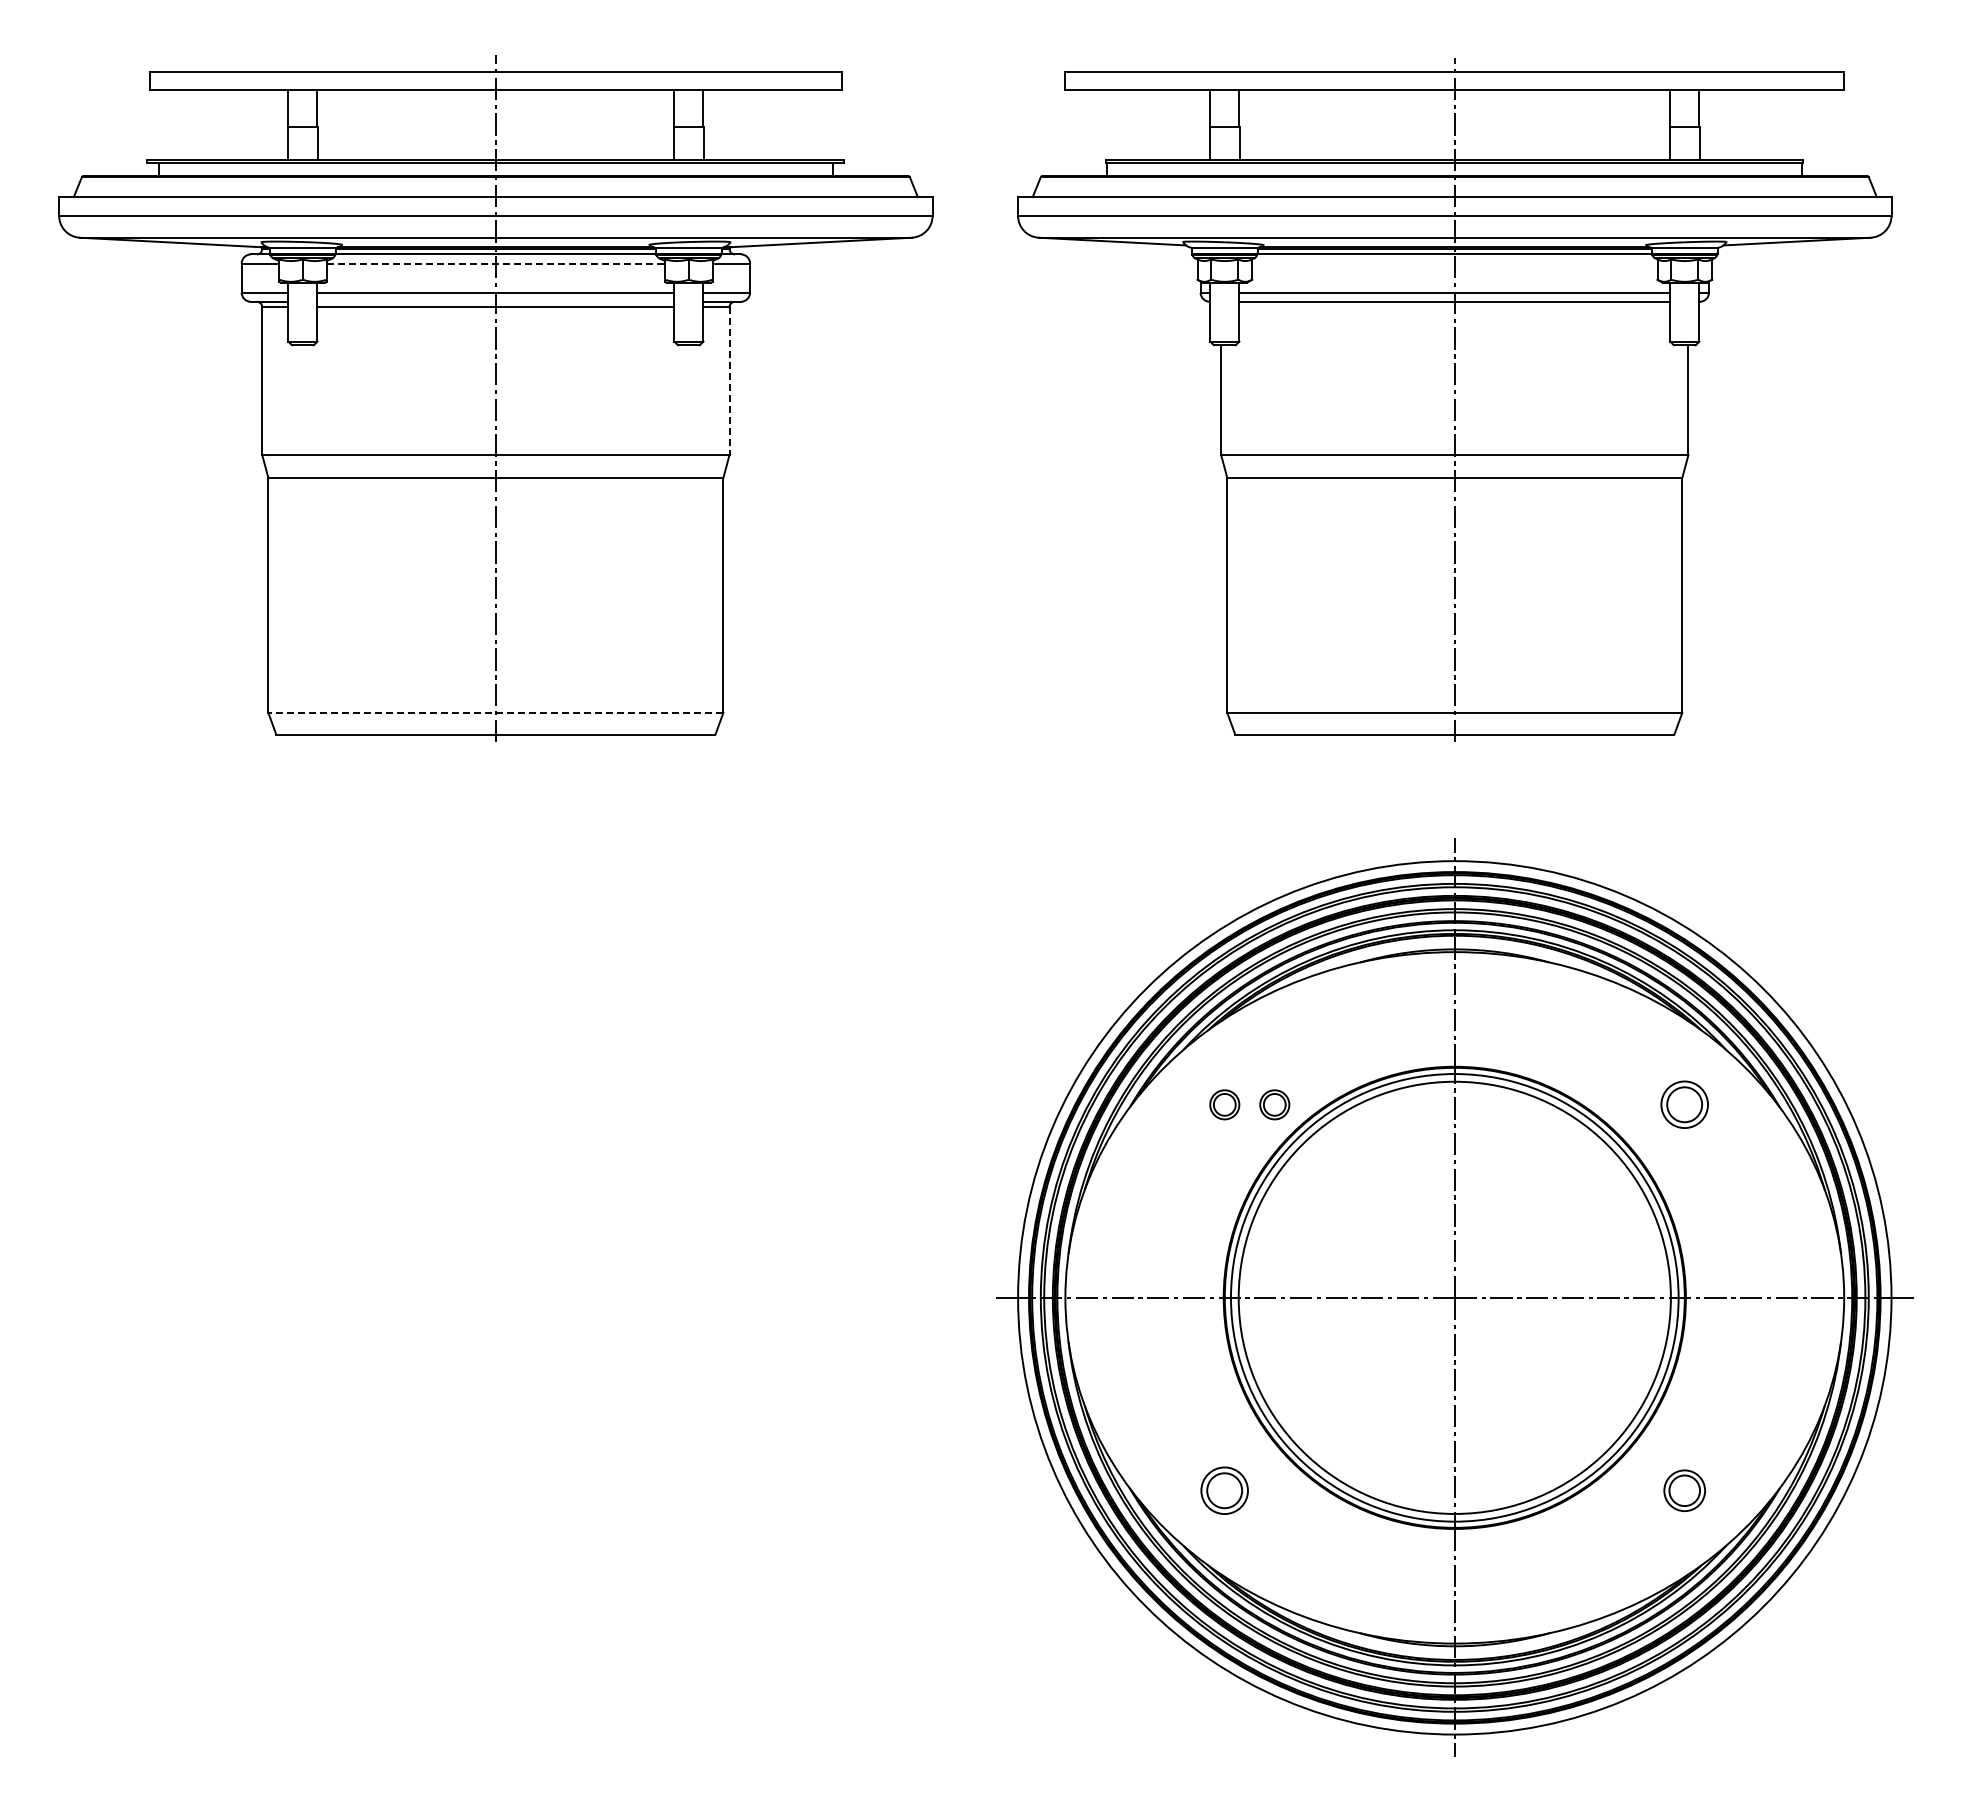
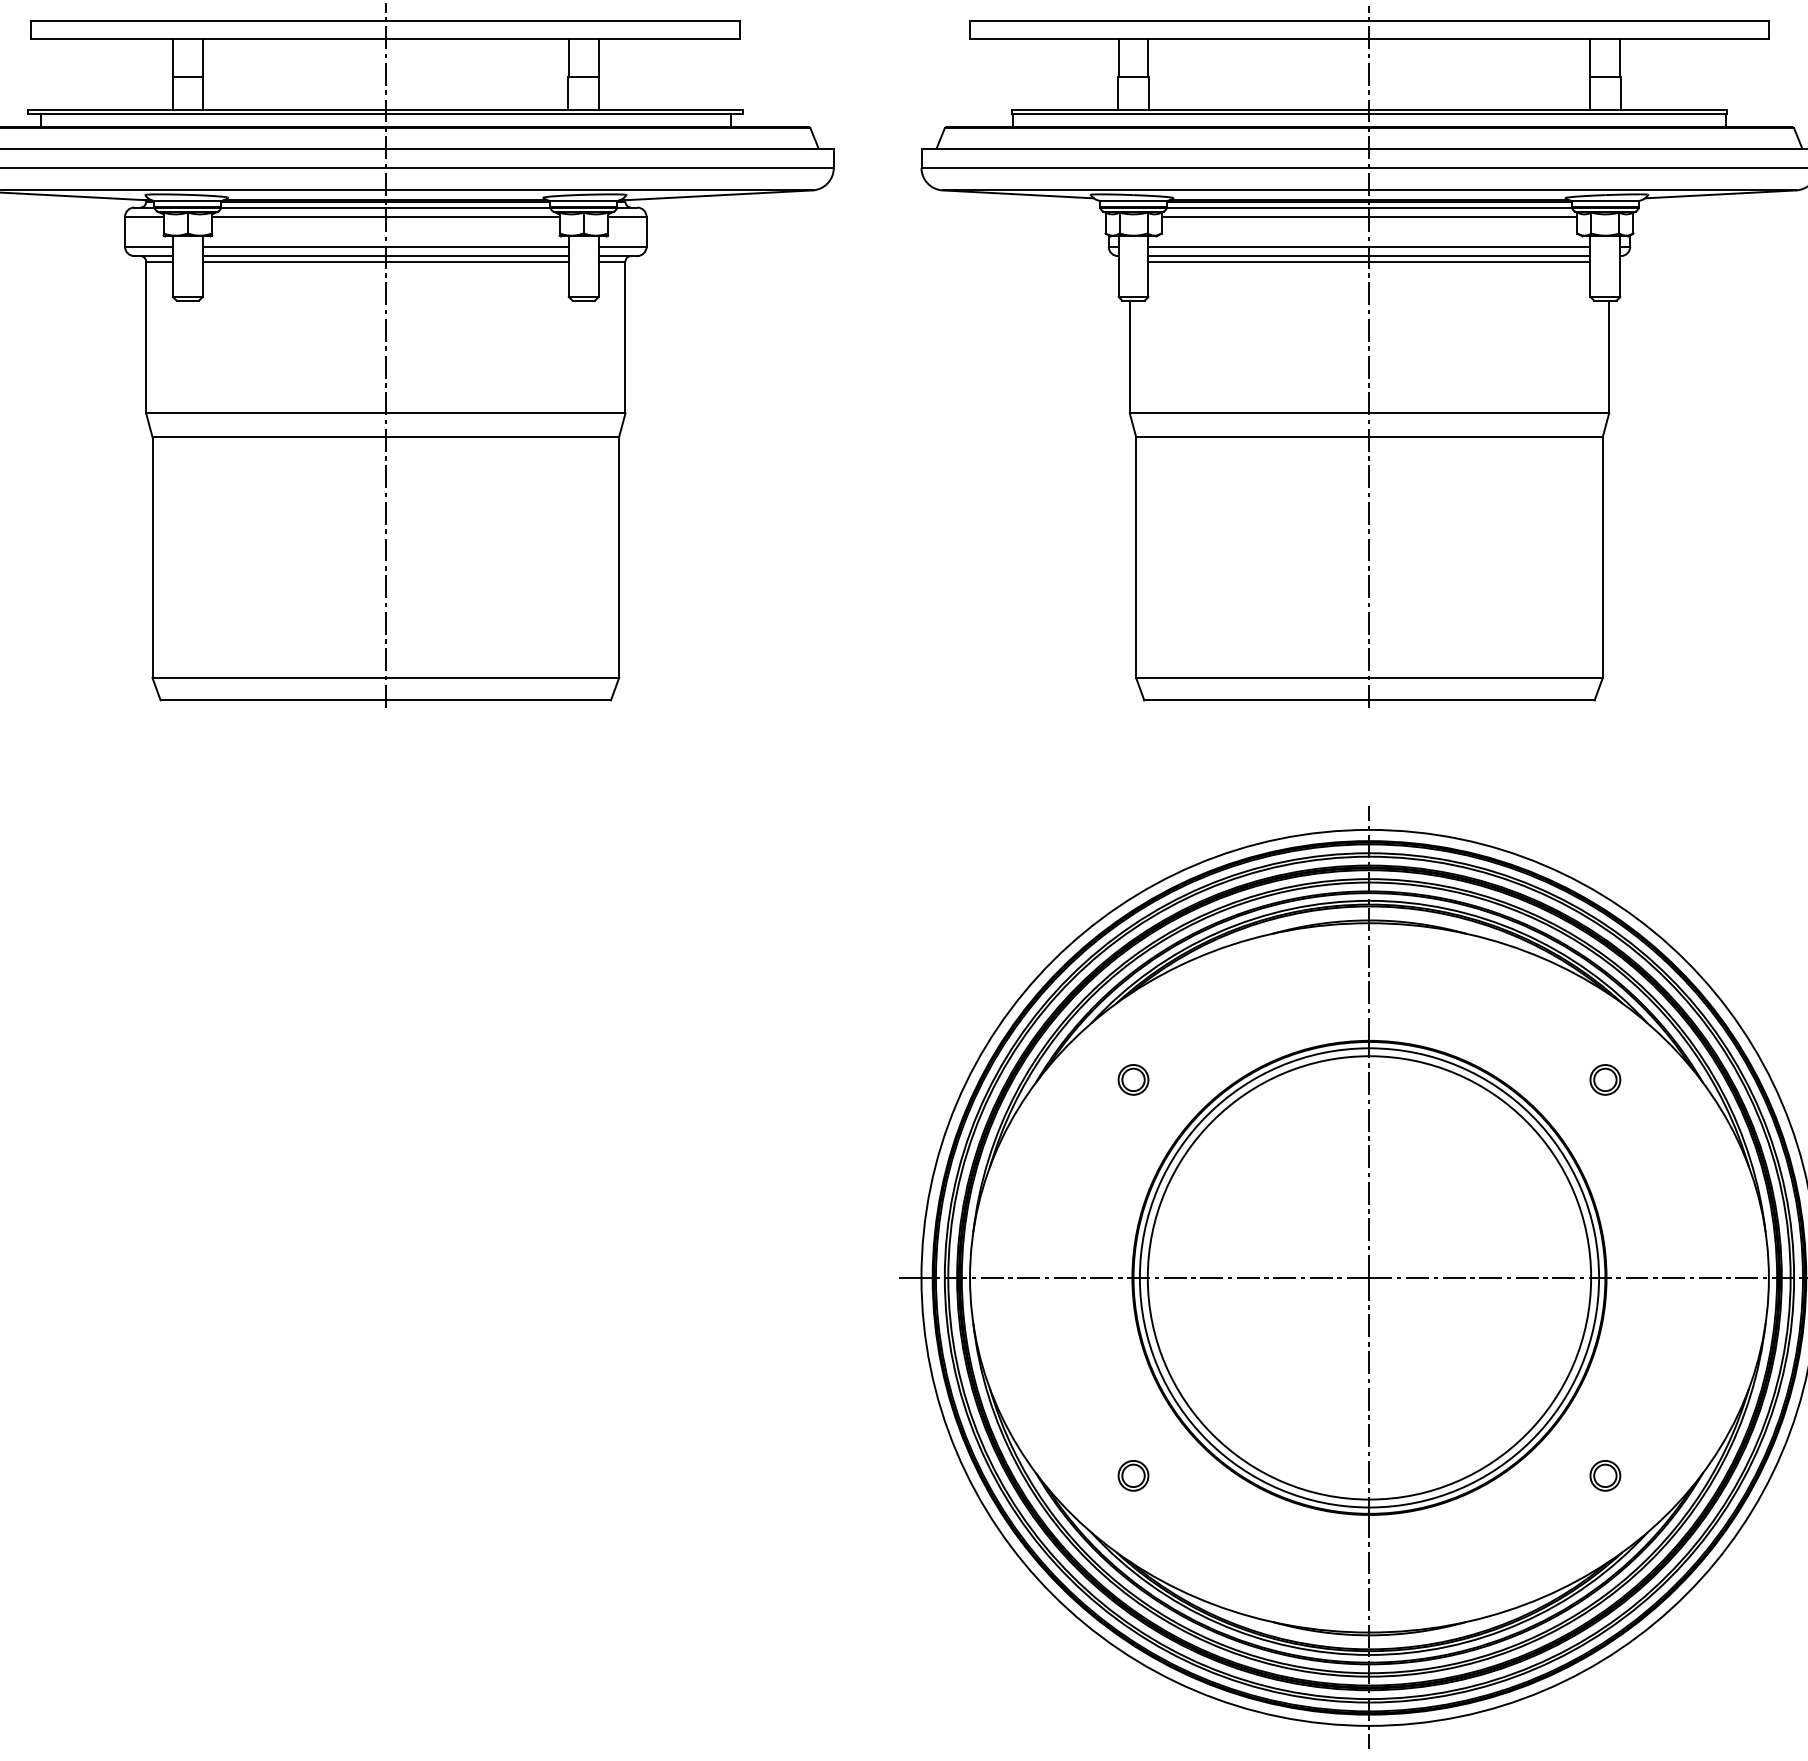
line: (496, 263) -> (386, 216), dashed -> solid
line: (1454, 263) -> (1369, 216), added
line: (495, 301) -> (385, 255), added
line: (1454, 307) -> (1369, 261), added
line: (729, 381) -> (625, 337), dashed -> solid
line: (495, 712) -> (385, 677), dashed -> solid
part: (1274, 1104) -> (1184, 1079), removed
part: (1684, 1104) -> (1605, 1079), size x0.62
part: (1224, 1490) -> (1133, 1475), size x0.62
part: (1684, 1490) -> (1605, 1475), size x0.71

